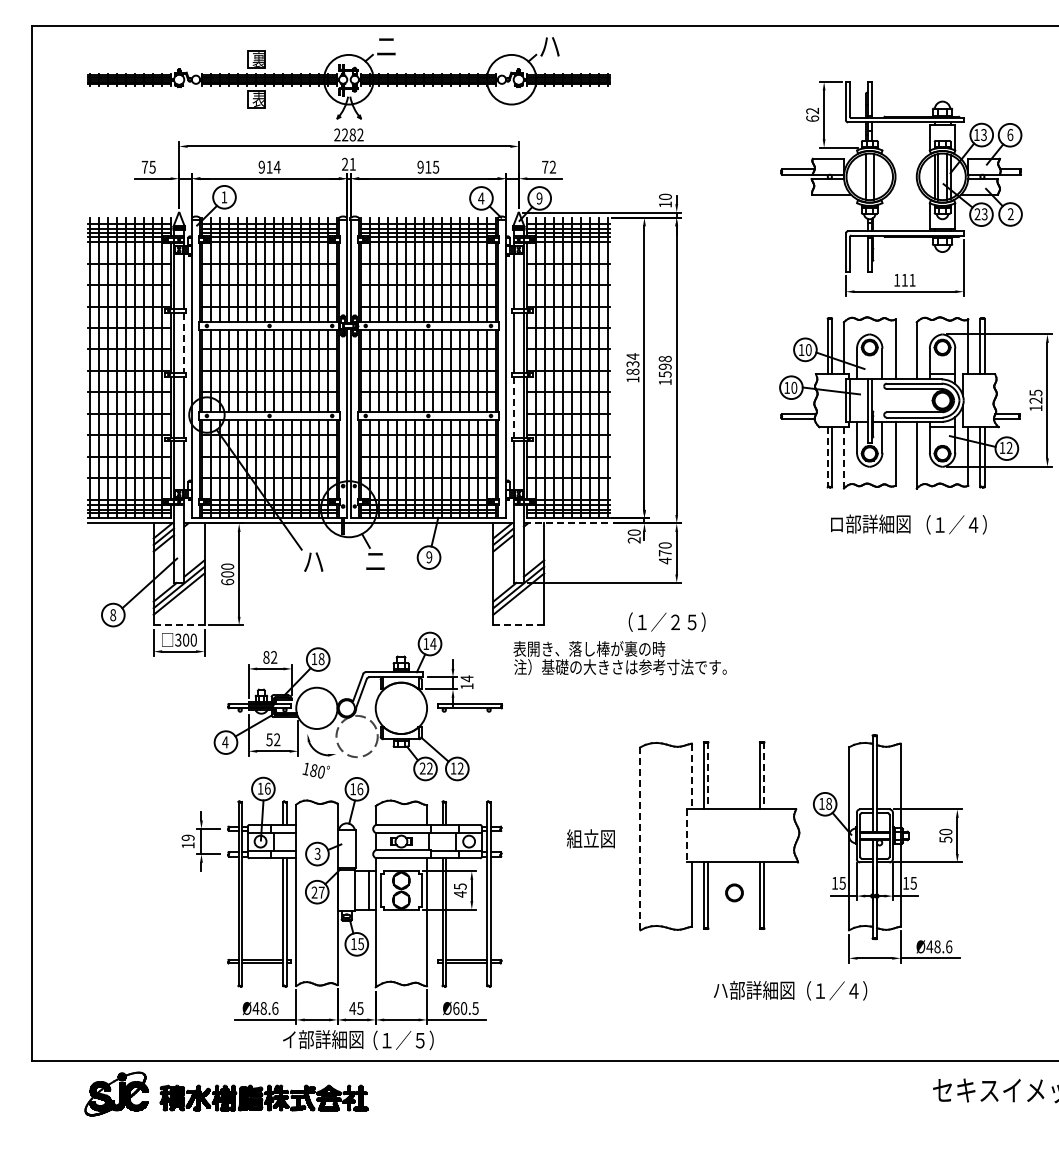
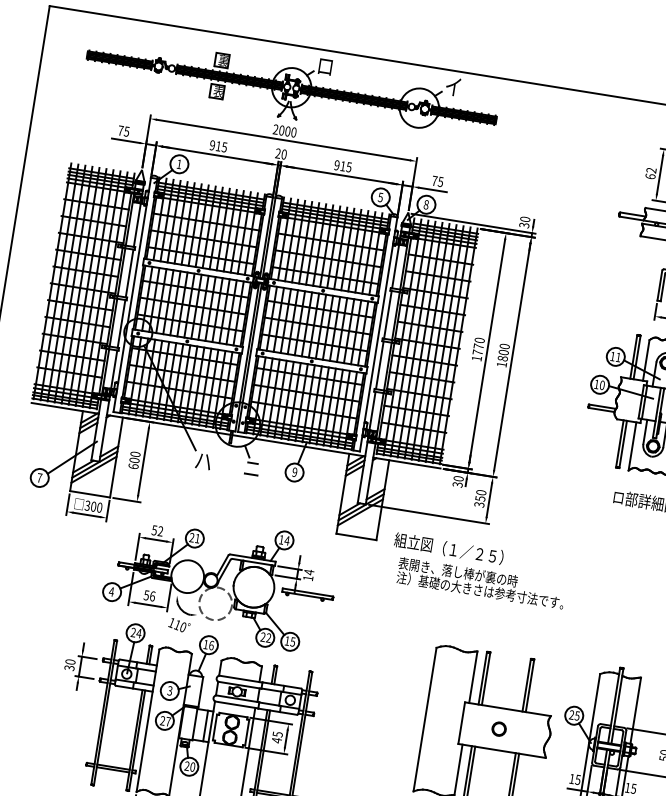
text: (549, 45) -> (453, 86), ハ -> イ
text: (386, 47) -> (325, 67), ニ -> ロ
text: (352, 134) -> (287, 131), 2282 -> 2000
text: (352, 163) -> (284, 153), 21 -> 20
text: (276, 166) -> (224, 146), 914 -> 915
text: (552, 166) -> (440, 181), 72 -> 75
text: (481, 198) -> (380, 197), 4 -> 5
text: (539, 198) -> (426, 204), 9 -> 8
text: (665, 204) -> (524, 225), 10 -> 30
line: (184, 343) -> (129, 273), dashed -> solid
text: (808, 350) -> (618, 357), 10 -> 11
text: (632, 364) -> (478, 346), 1834 -> 1770
text: (664, 366) -> (503, 352), 1598 -> 1800
line: (513, 407) -> (379, 365), dashed -> solid
line: (827, 457) -> (619, 444), dashed -> solid
line: (843, 457) -> (632, 446), dashed -> solid
line: (566, 523) -> (406, 463), dashed -> solid
text: (634, 540) -> (457, 484), 20 -> 30
text: (664, 557) -> (479, 502), 470 -> 350
text: (113, 615) -> (39, 478), 8 -> 7
line: (179, 625) -> (90, 494), dashed -> solid
line: (519, 625) -> (356, 537), dashed -> solid
text: (266, 657) -> (154, 530), 82 -> 52
text: (619, 658) -> (480, 583), moved
text: (317, 659) -> (194, 538), 18 -> 21
text: (277, 739) -> (152, 596), 52 -> 56
text: (460, 768) -> (292, 641), 12 -> 15
text: (313, 770) -> (177, 624), 180 -> 110
line: (708, 775) -> (486, 678), dashed -> solid
line: (764, 775) -> (530, 685), dashed -> solid
line: (692, 776) -> (473, 677), dashed -> solid
text: (263, 788) -> (135, 632), 16 -> 24
text: (825, 803) -> (574, 715), 18 -> 25
line: (686, 835) -> (461, 722), dashed -> solid
text: (590, 838) -> (413, 542), moved
line: (640, 838) -> (425, 719), dashed -> solid
text: (187, 841) -> (69, 664), 19 -> 30
part: (734, 892) -> (499, 728), moved
text: (357, 943) -> (190, 766), 15 -> 20

